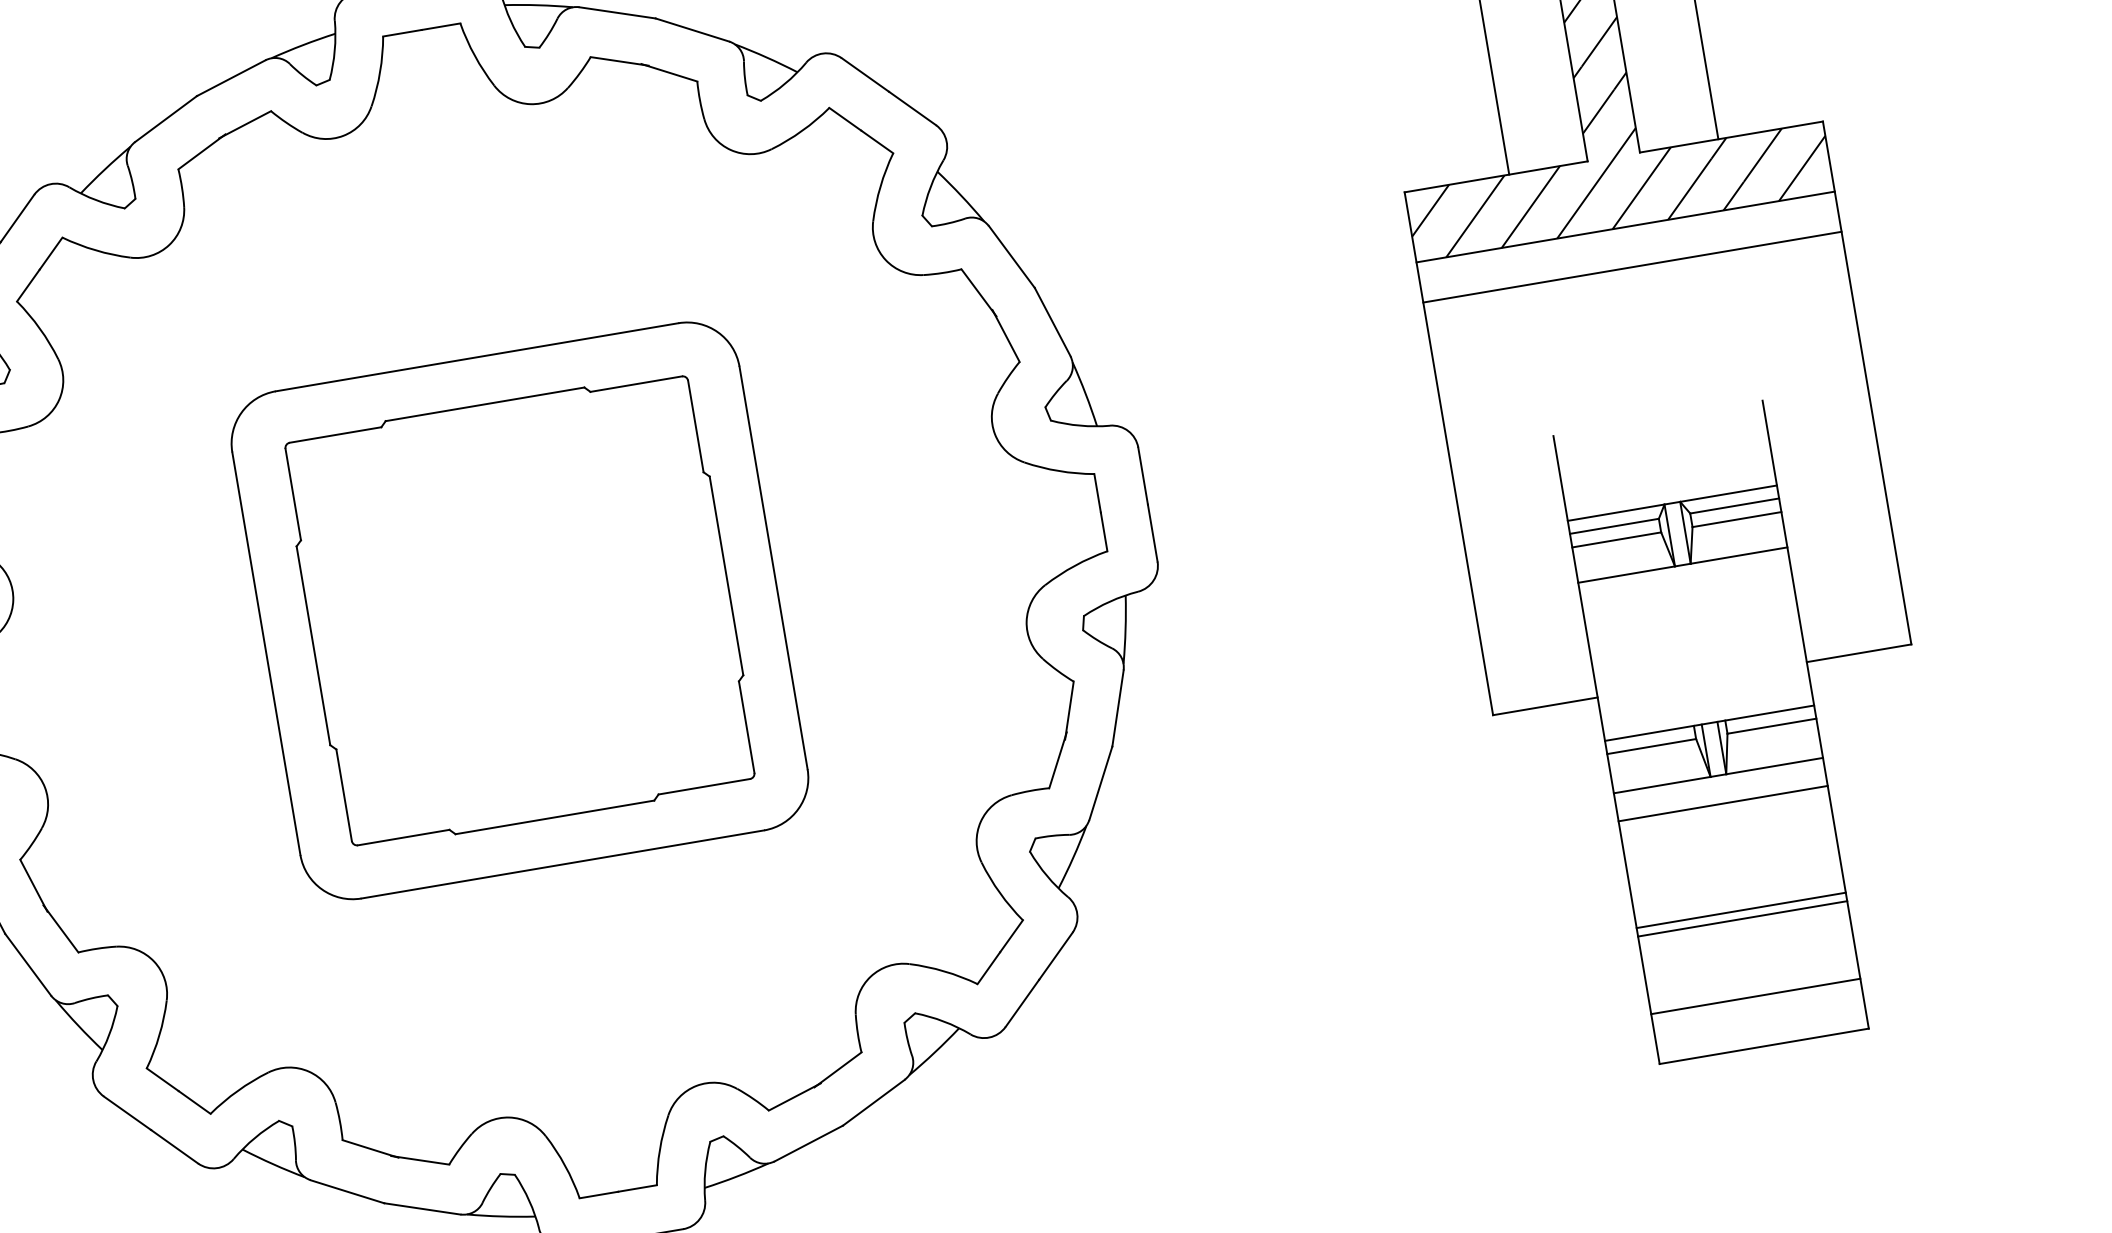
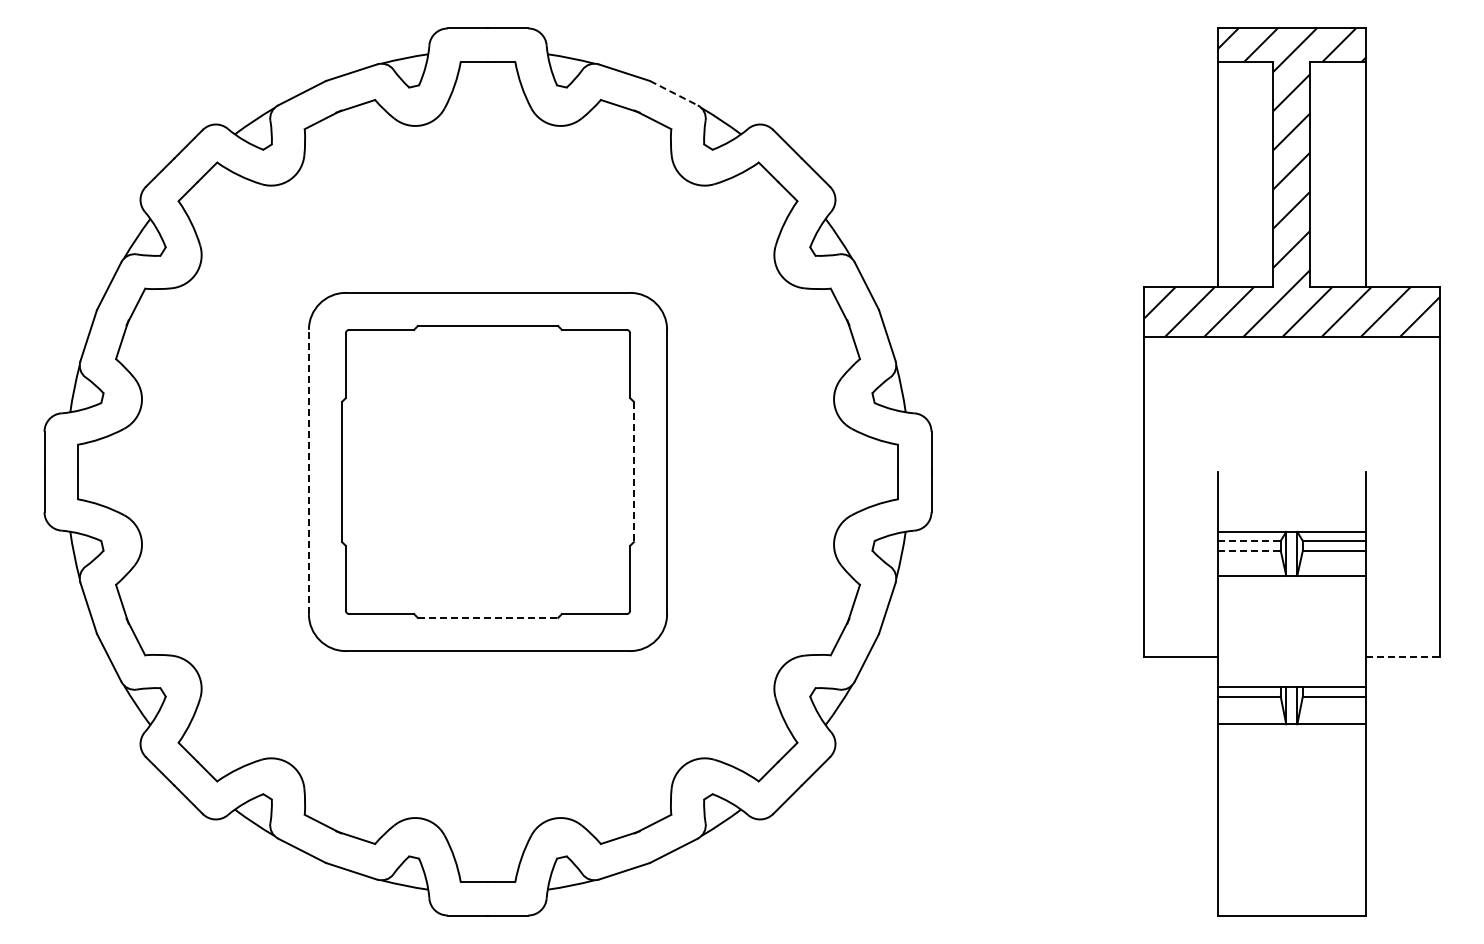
line: (691, 30) -> (673, 93), solid -> dashed
line: (1632, 267) -> (1291, 365), removed
line: (1614, 526) -> (1249, 541), solid -> dashed
line: (1616, 539) -> (1249, 550), solid -> dashed
line: (726, 576) -> (633, 472), solid -> dashed
line: (265, 653) -> (308, 471), solid -> dashed
line: (1858, 653) -> (1402, 656), solid -> dashed
line: (1722, 804) -> (1291, 744), removed
line: (555, 816) -> (488, 617), solid -> dashed
line: (1740, 910) -> (1291, 819), removed
line: (1742, 918) -> (1291, 825), removed
line: (1755, 996) -> (1291, 880), removed

